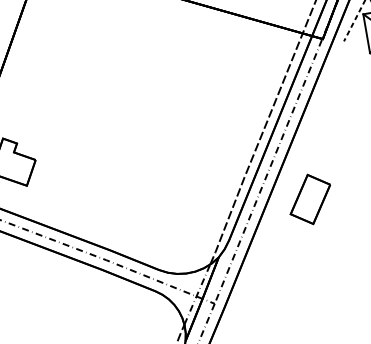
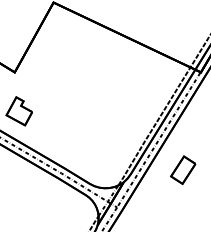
part: (310, 198) -> (183, 169), moved

